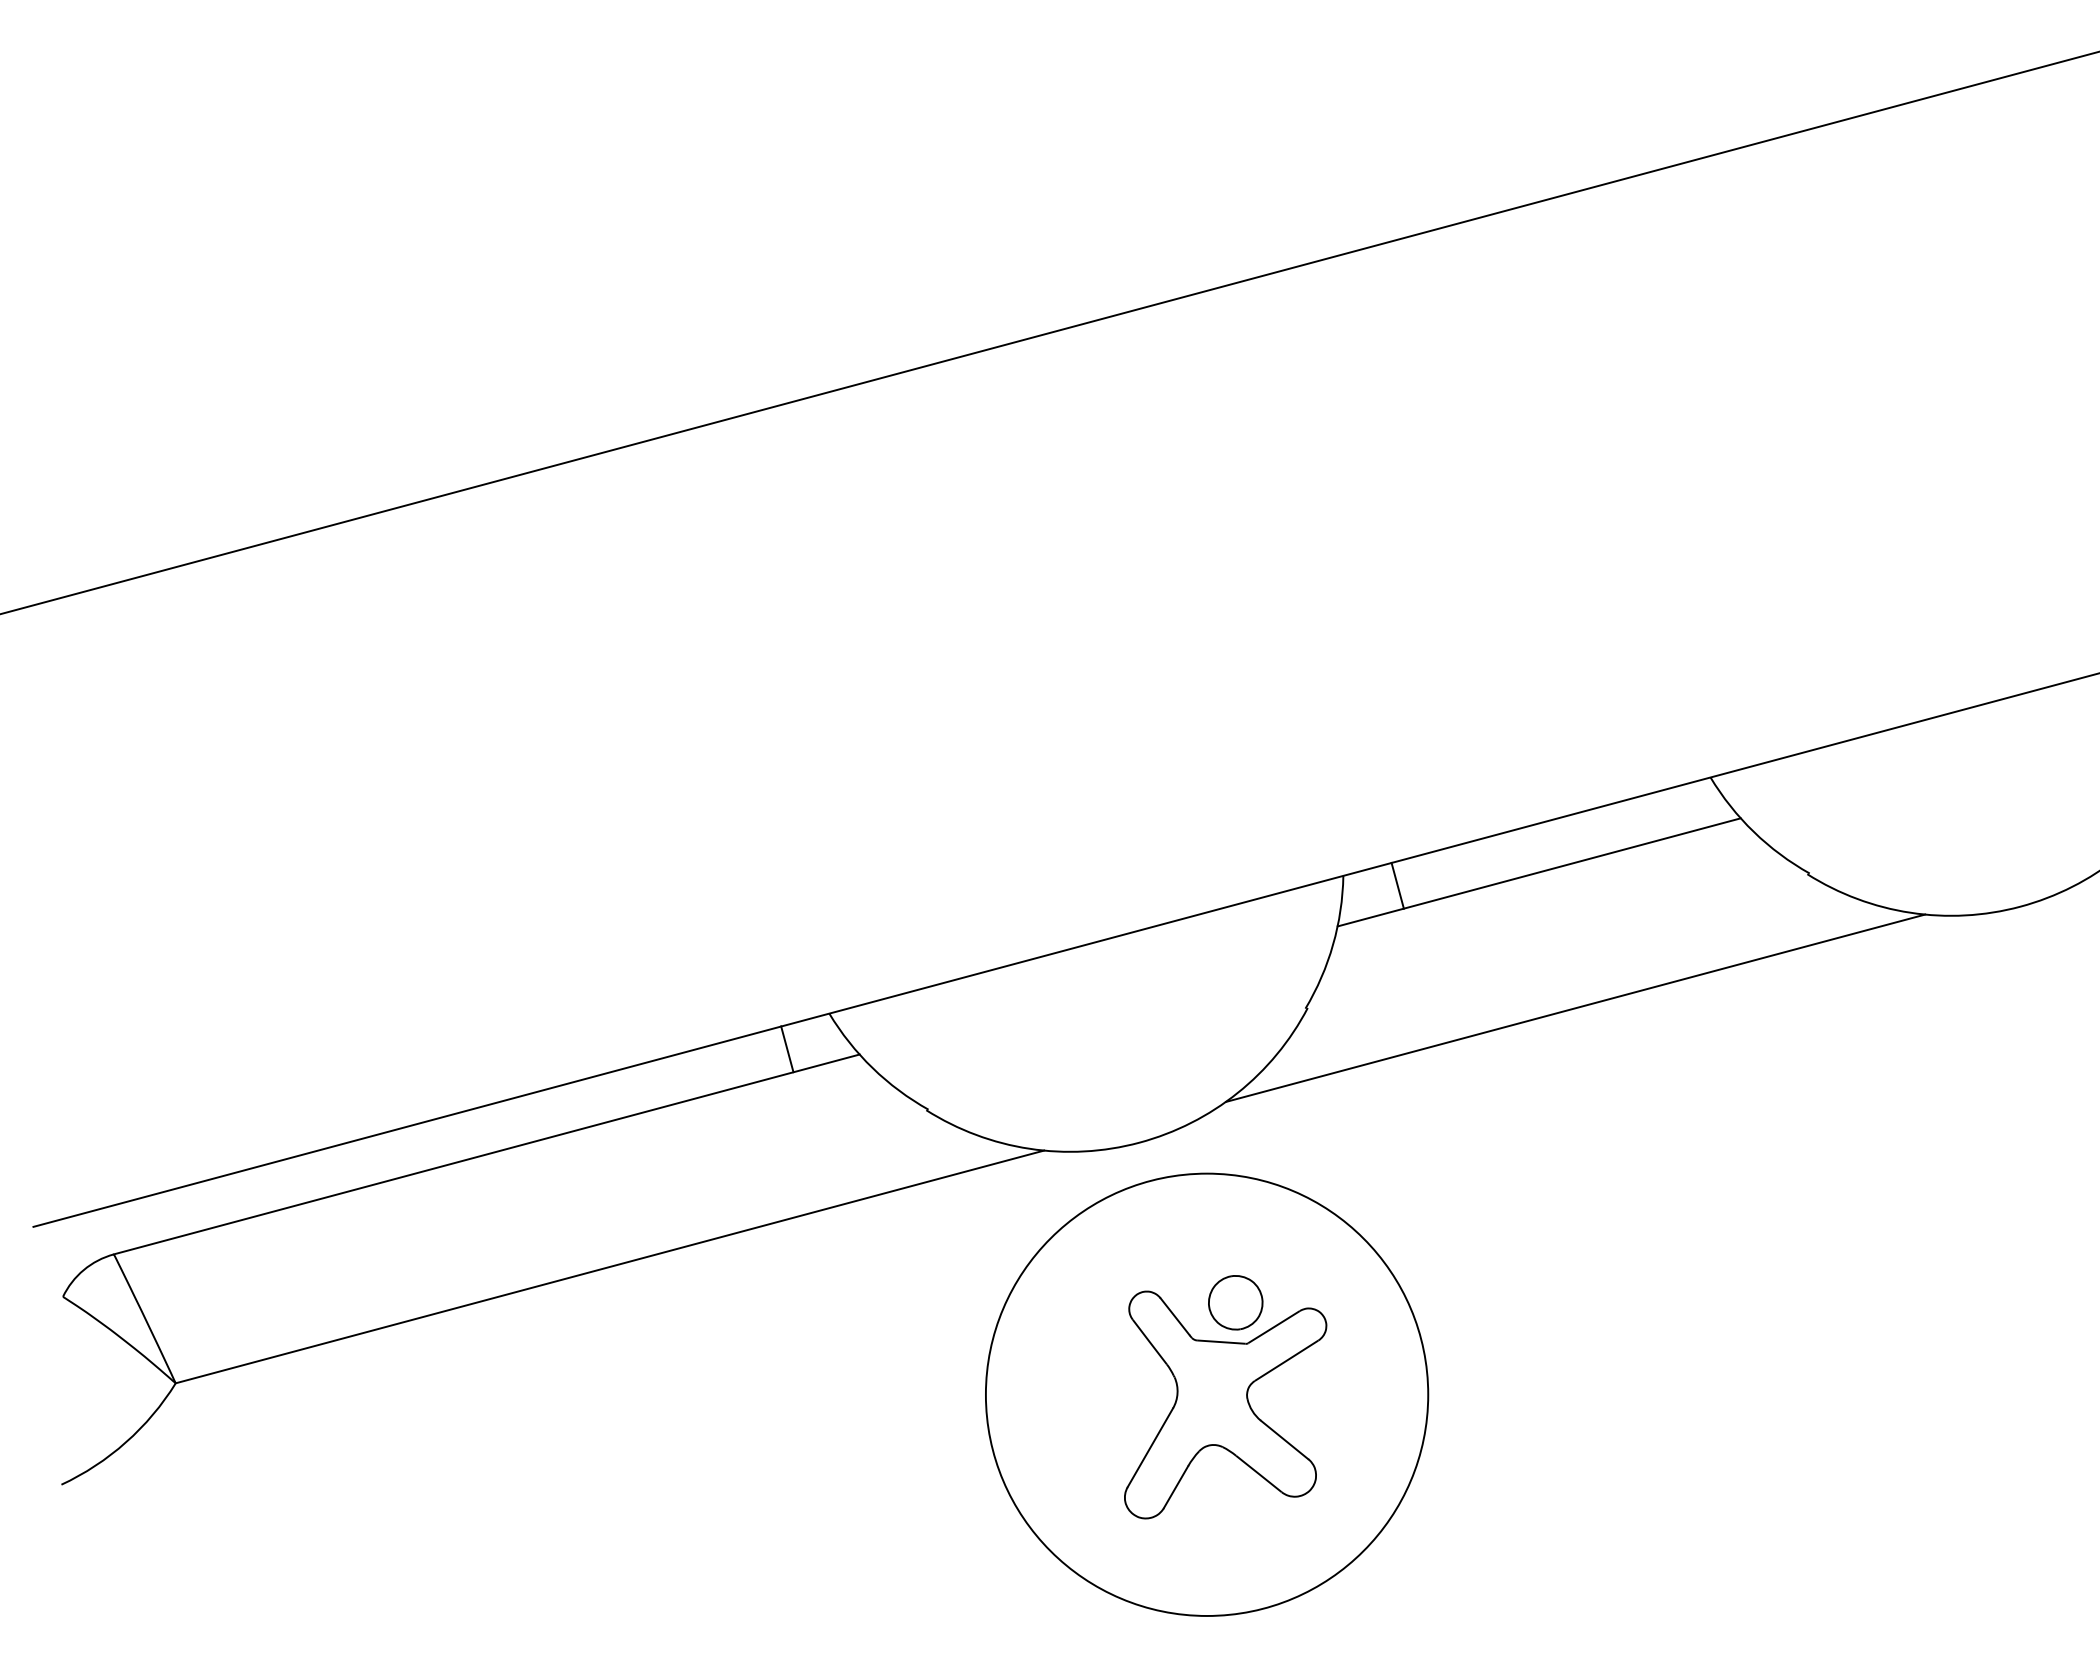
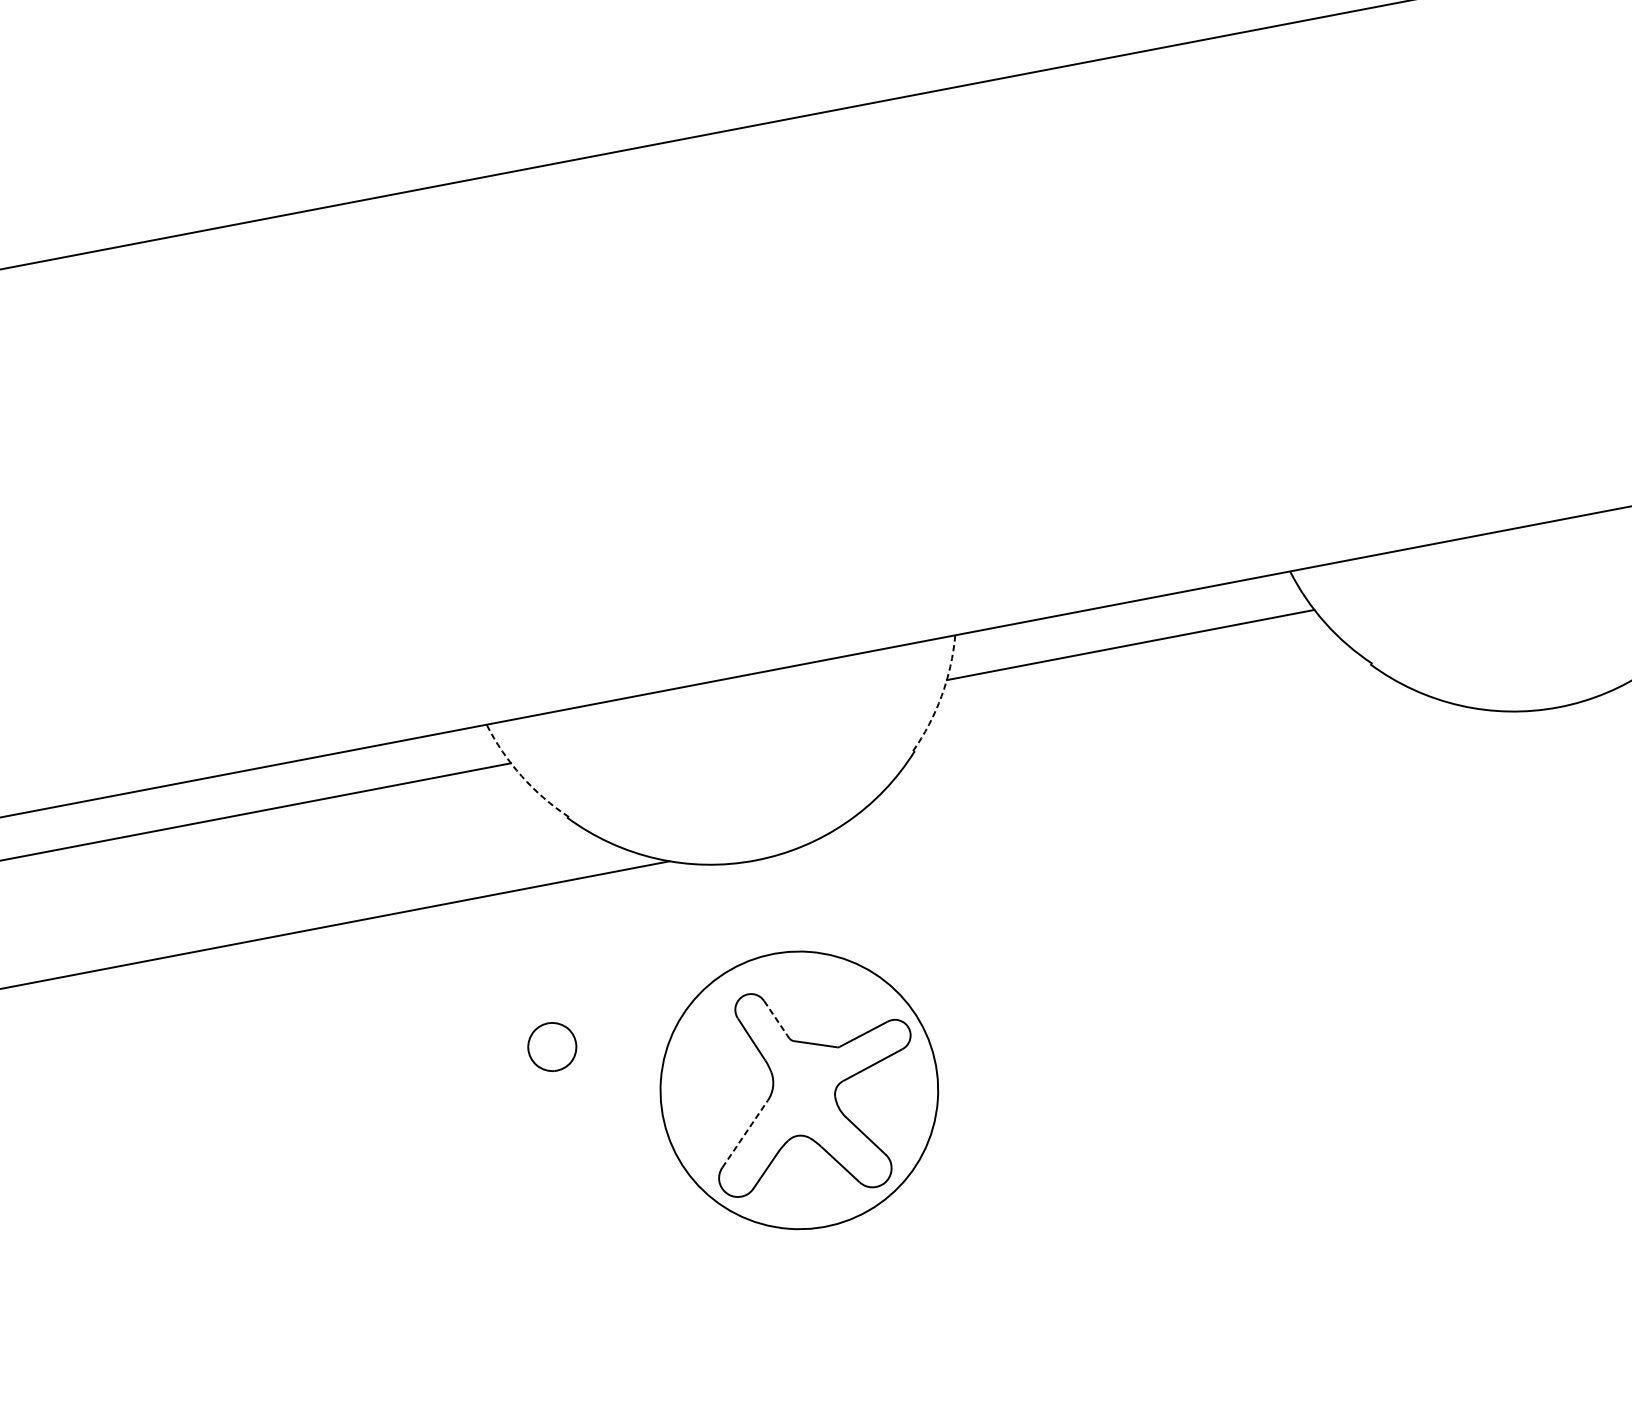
line: (1397, 885) -> (1003, 647), removed
arc: (1333, 944) -> (941, 696), solid -> dashed
line: (1575, 1007) -> (1154, 768), removed
line: (787, 1049) -> (446, 754), removed
arc: (872, 1068) -> (521, 776), solid -> dashed
part: (1235, 1302) -> (552, 1046), moved
line: (1175, 1317) -> (776, 1019), solid -> dashed
circle: (1206, 1394) -> (798, 1090), size x0.7
line: (1150, 1447) -> (745, 1133), solid -> dashed

